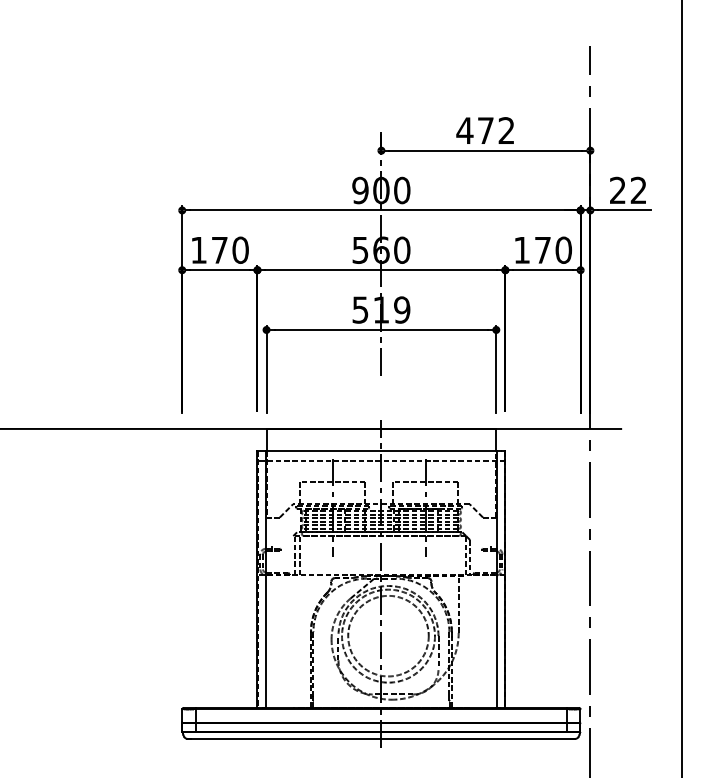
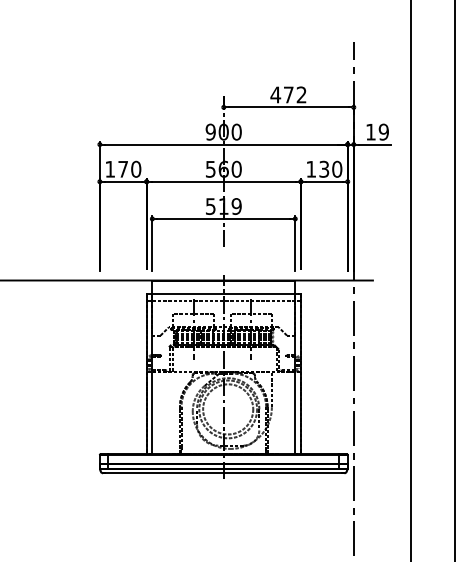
text: (628, 189) -> (377, 131), 22 -> 19
text: (543, 248) -> (324, 168), 170 -> 130

